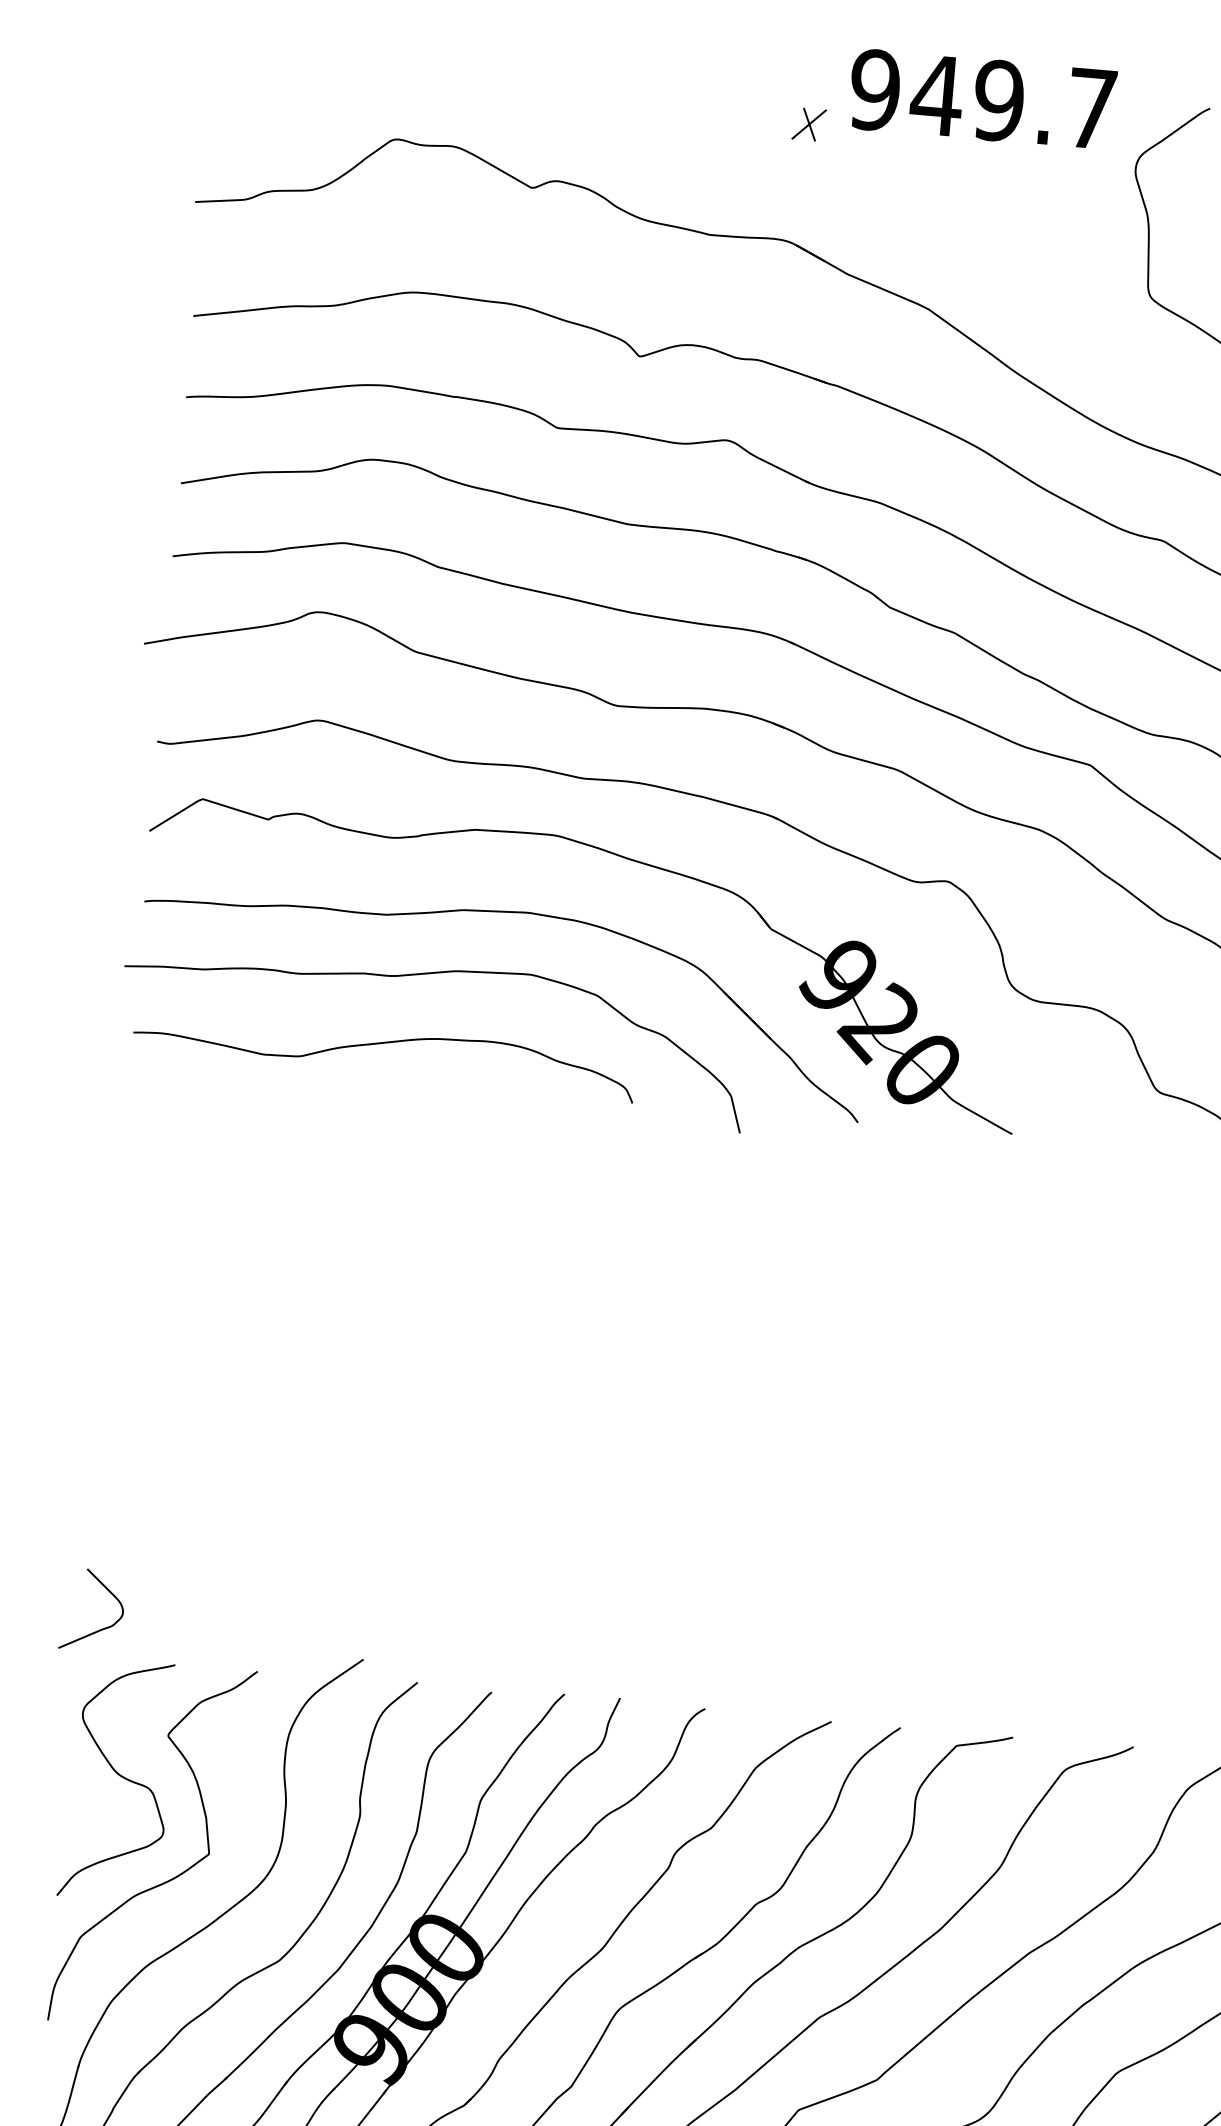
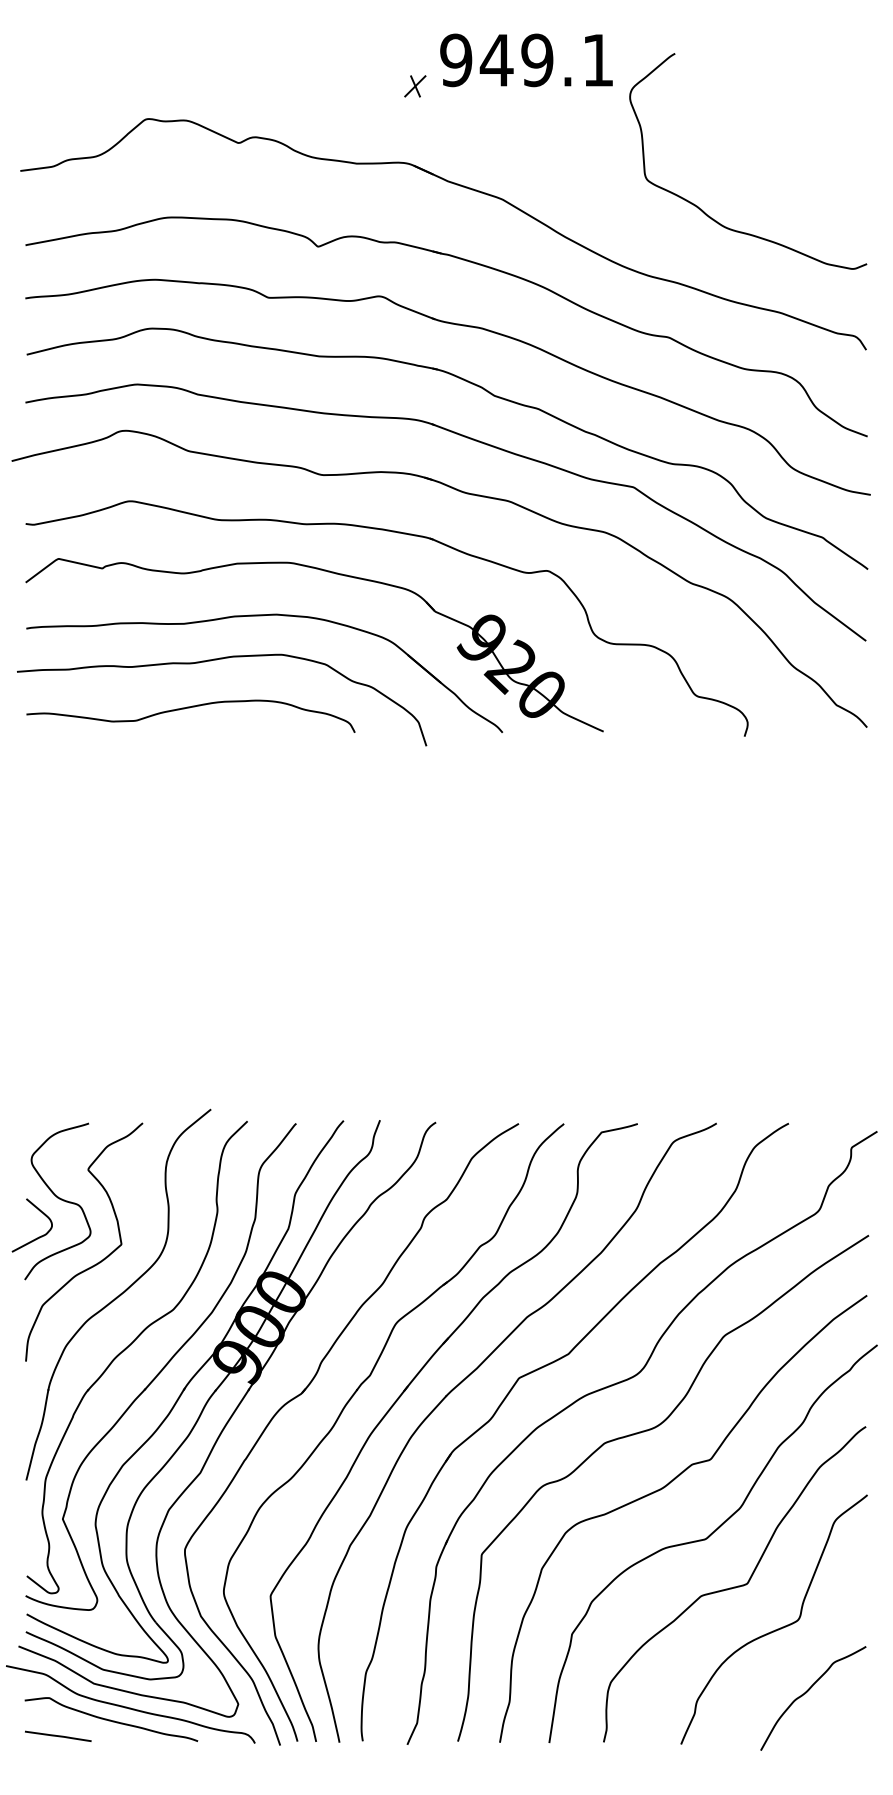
text: (1092, 108) -> (598, 60), 949.7 -> 949.1
curve: (99, 1629) -> (37, 1237), moved

